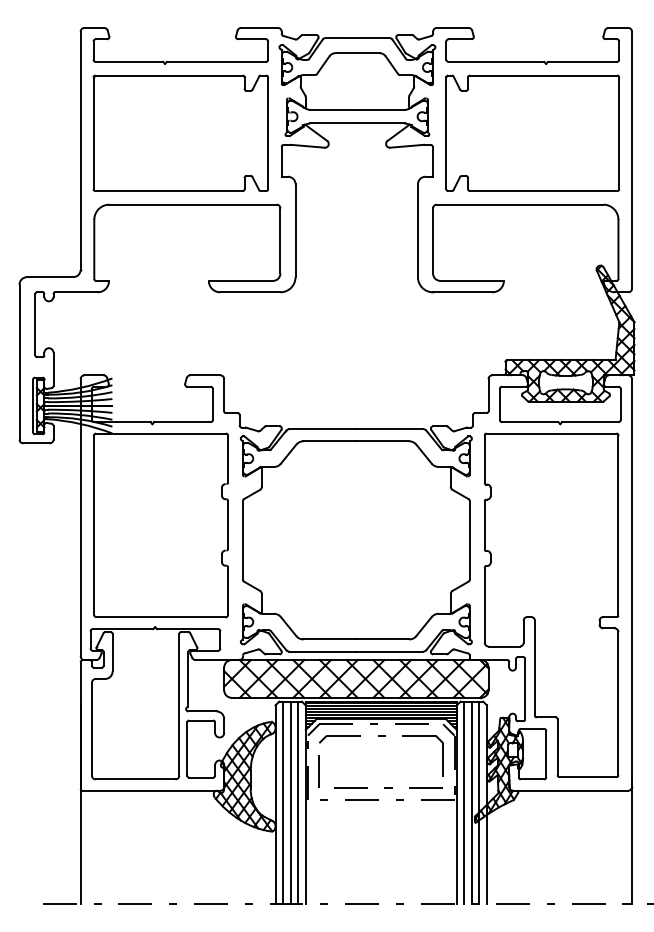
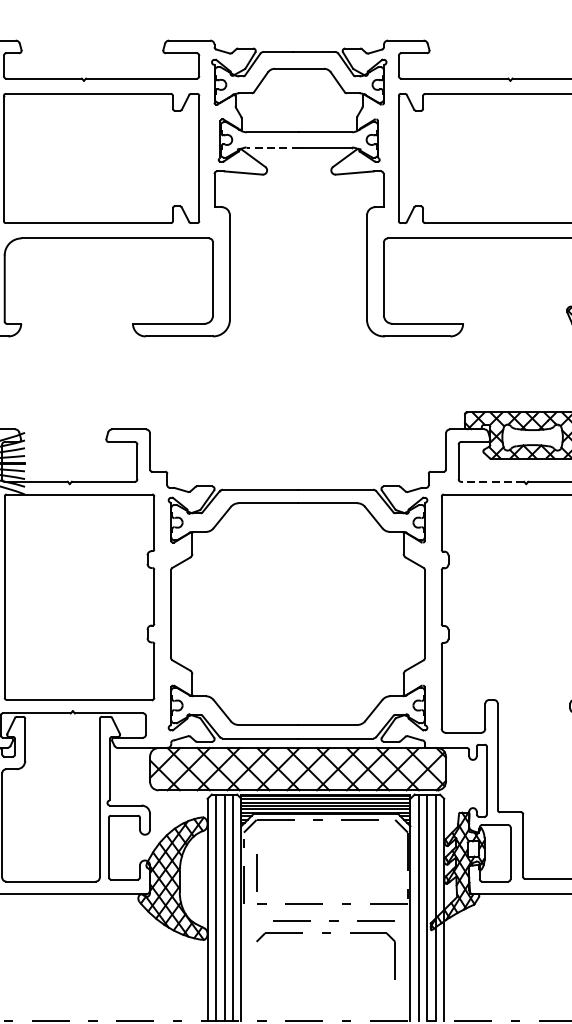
line: (334, 123) -> (273, 147), solid -> dashed
line: (529, 422) -> (491, 482), solid -> dashed
part: (381, 736) -> (326, 934), moved
line: (388, 787) -> (334, 919), moved

